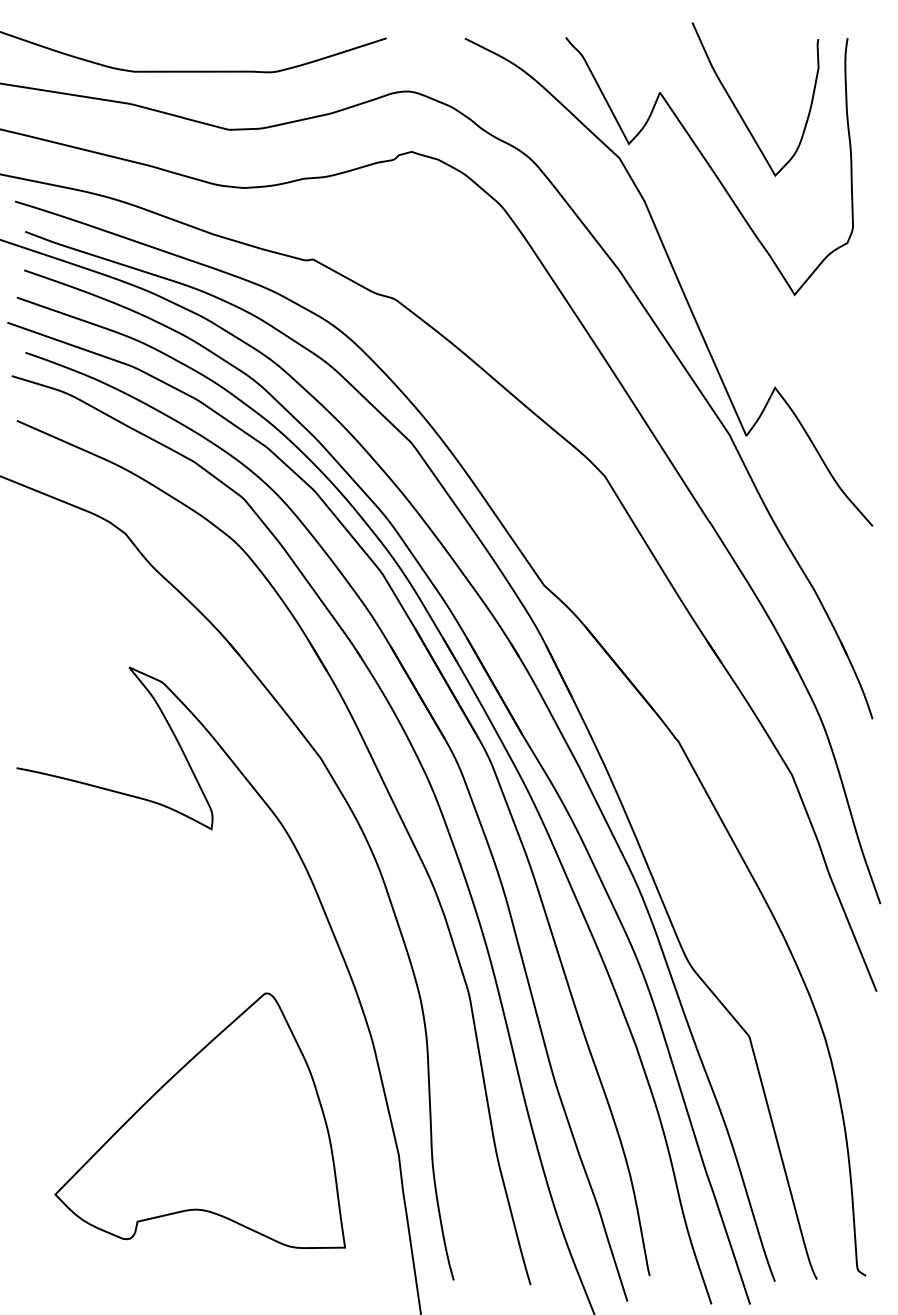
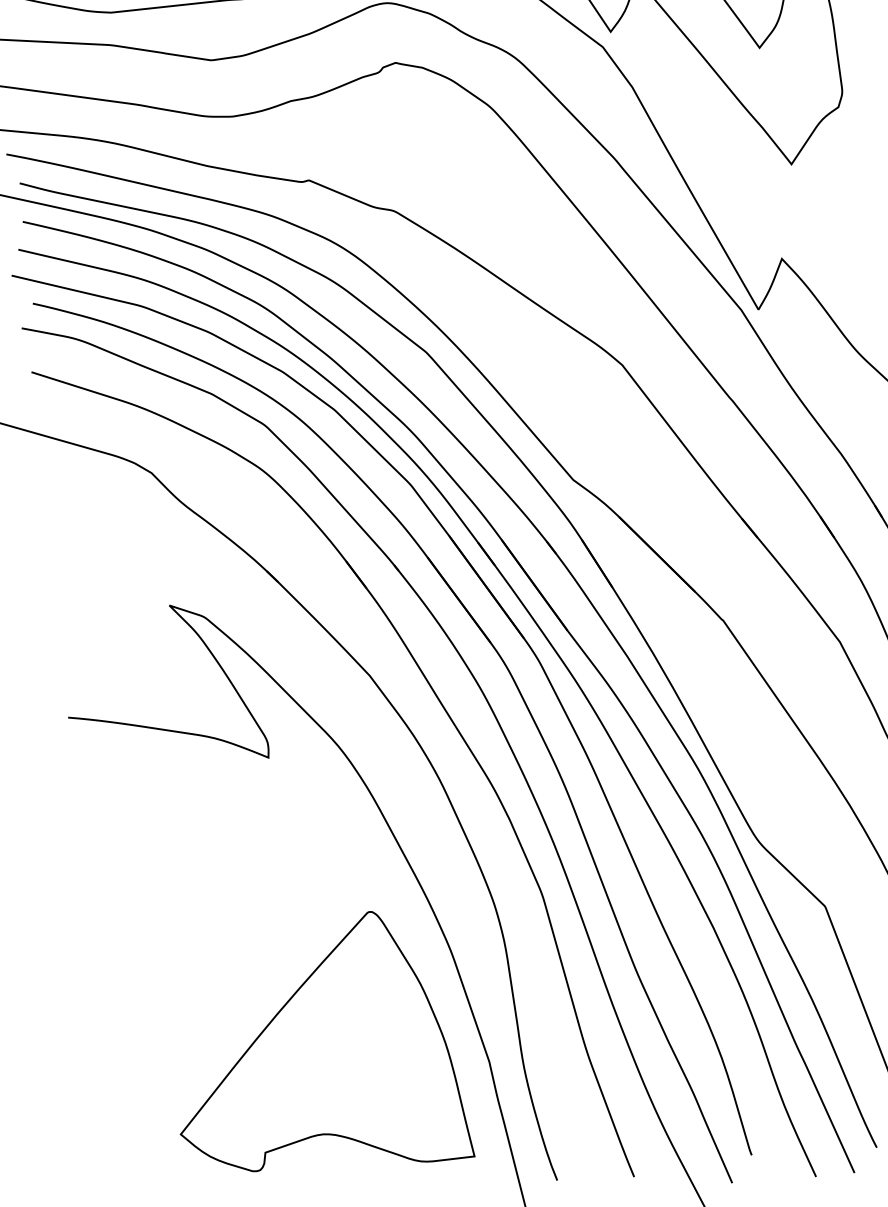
part: (199, 1120) -> (316, 1045), moved

